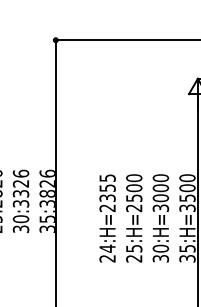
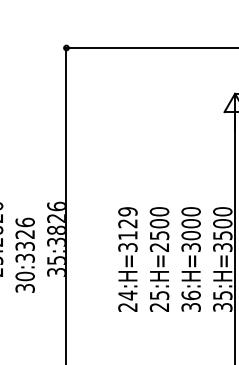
text: (107, 193) -> (127, 229), 24:H=2355 -> 24:H=3129
text: (20, 200) -> (24, 254), moved
text: (160, 247) -> (190, 294), 30:H=3000 -> 36:H=3000

